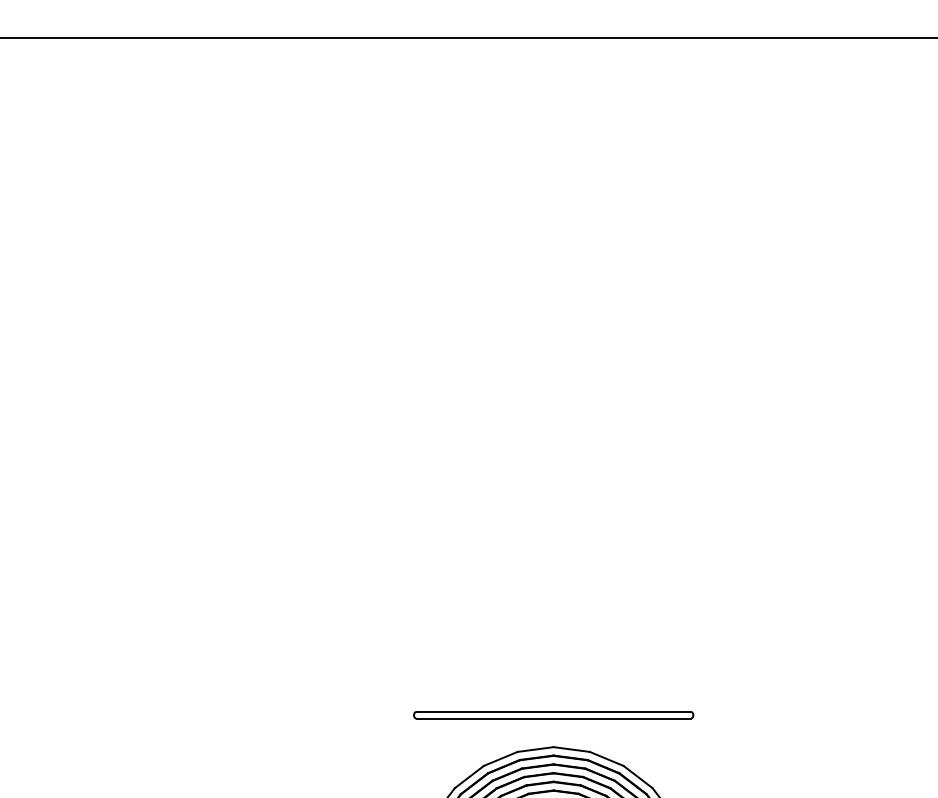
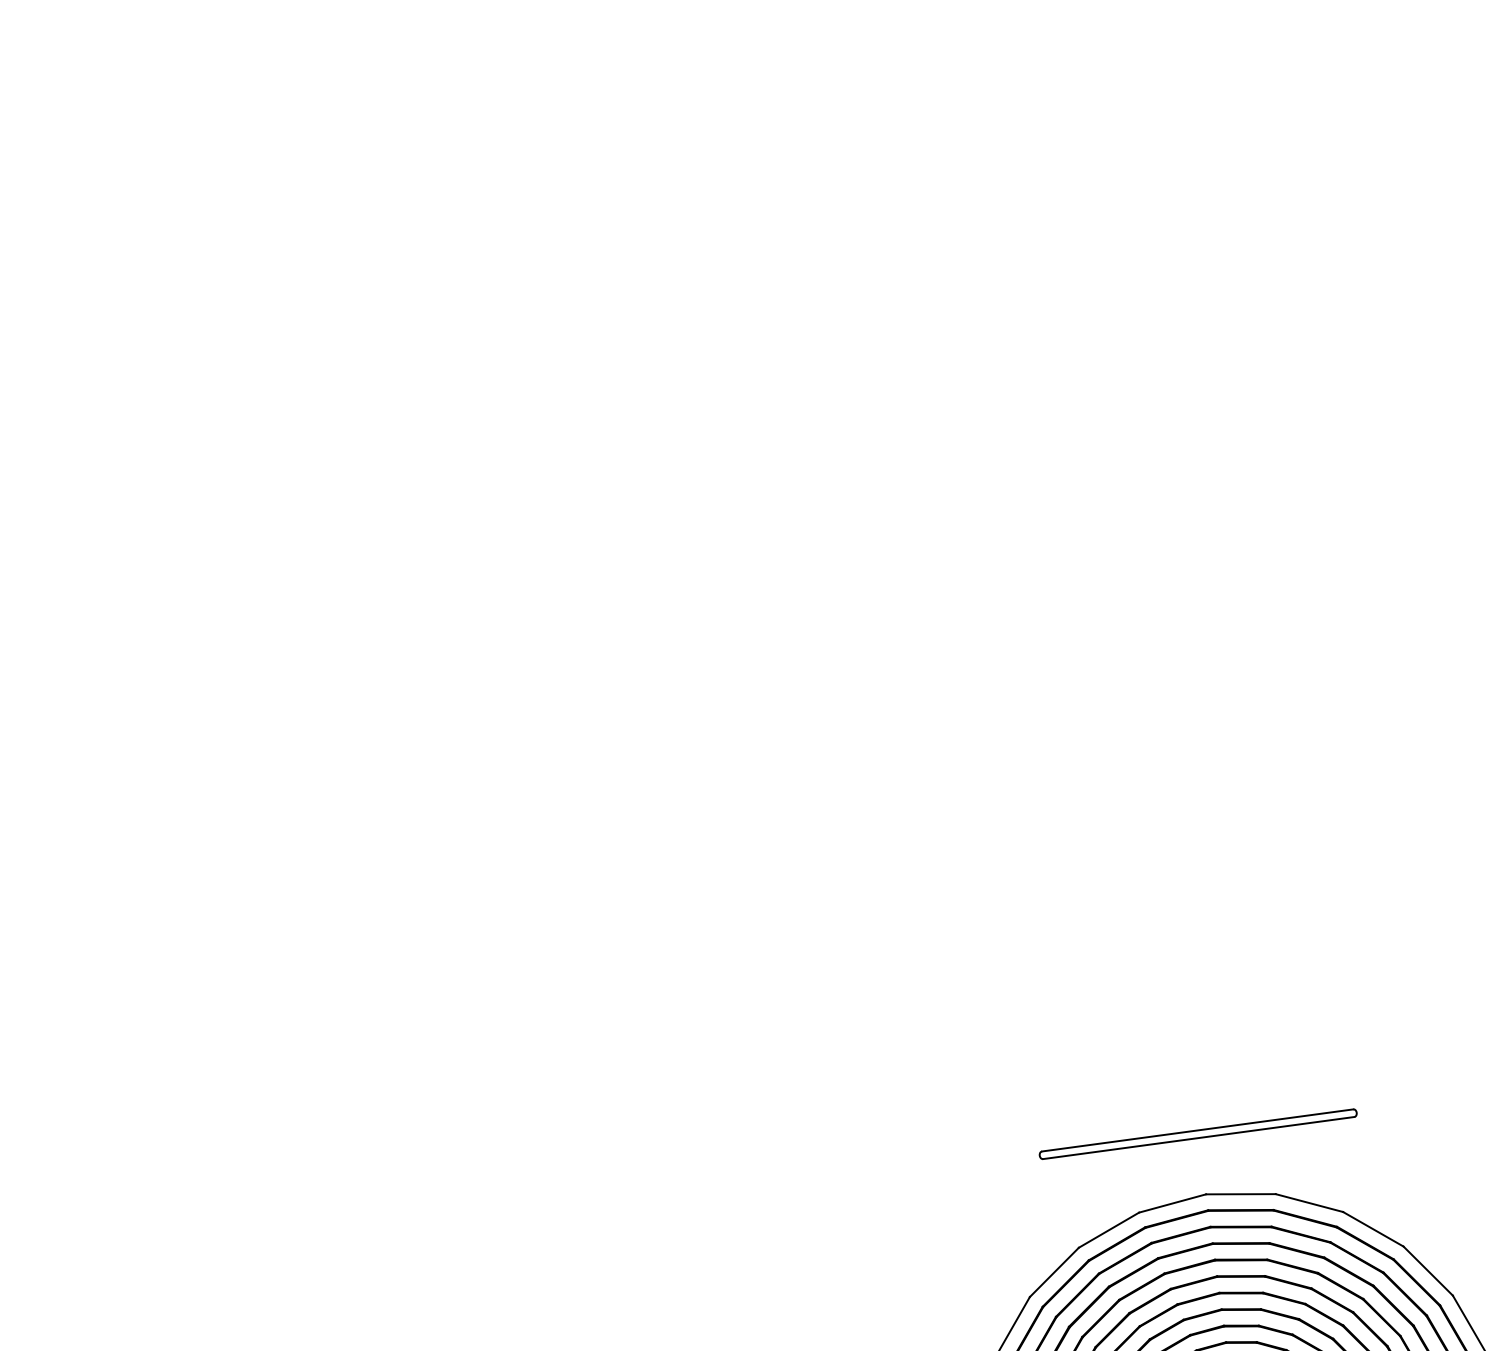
part: (553, 715) -> (1197, 1134), size x0.6

